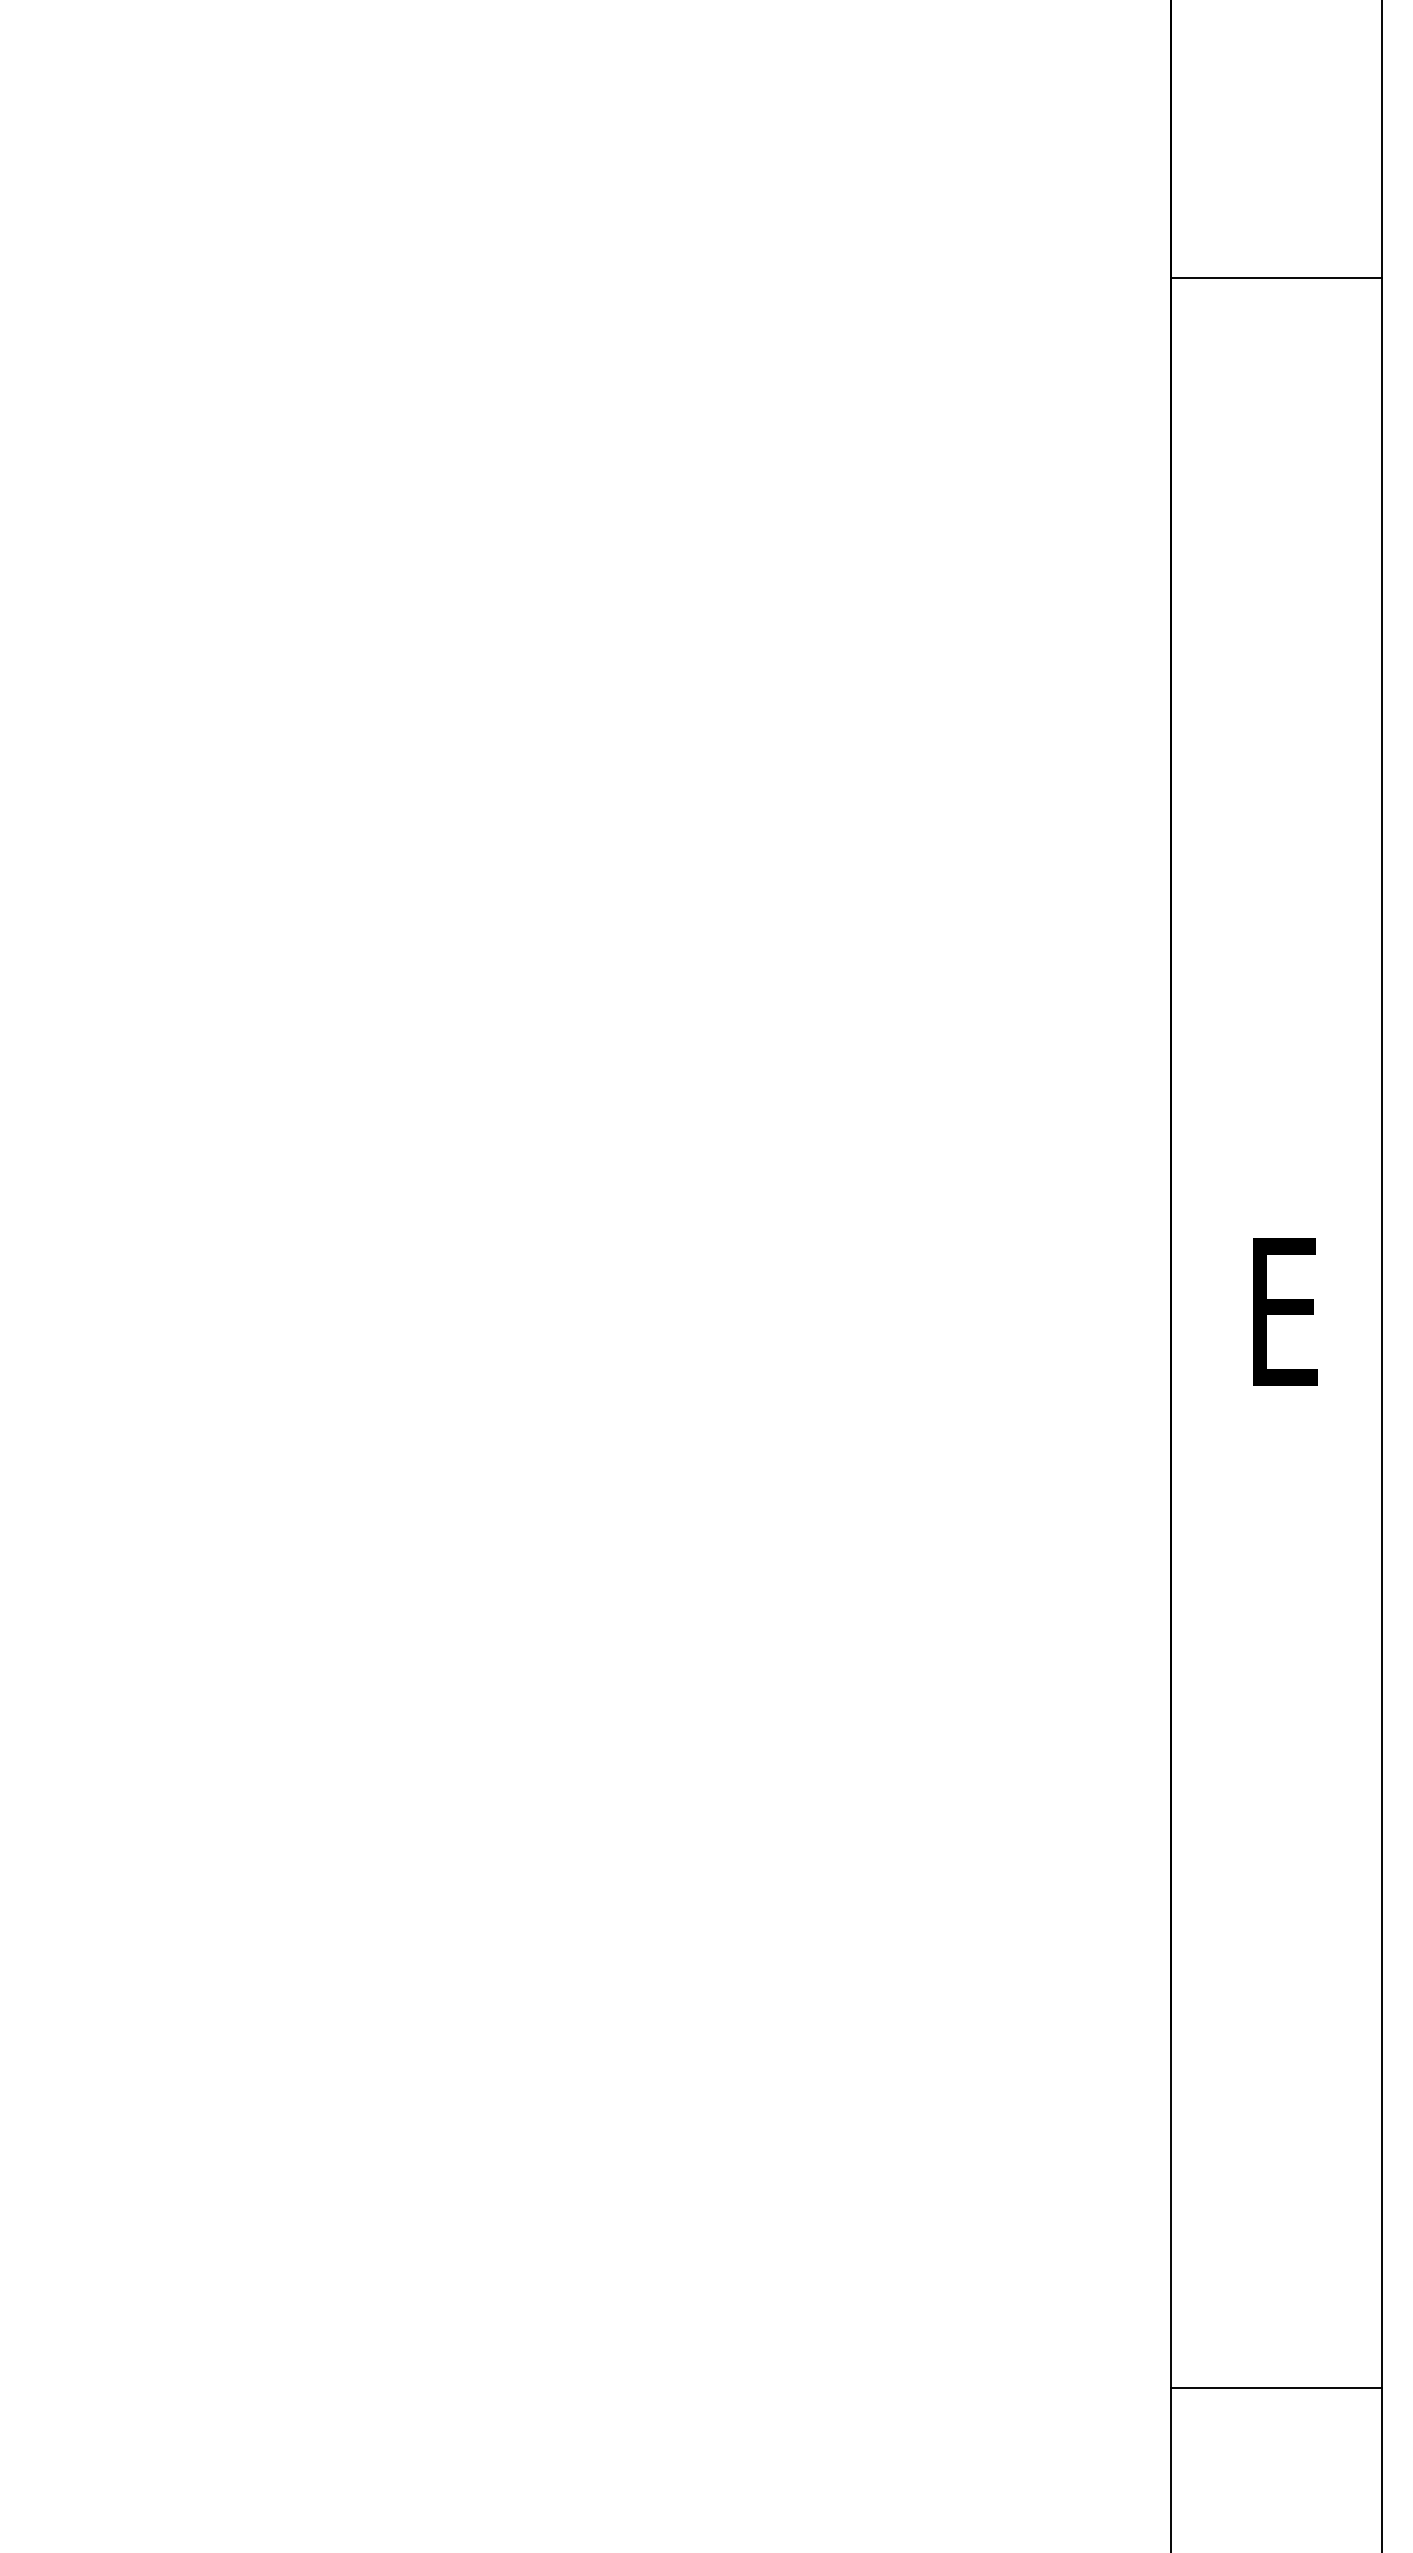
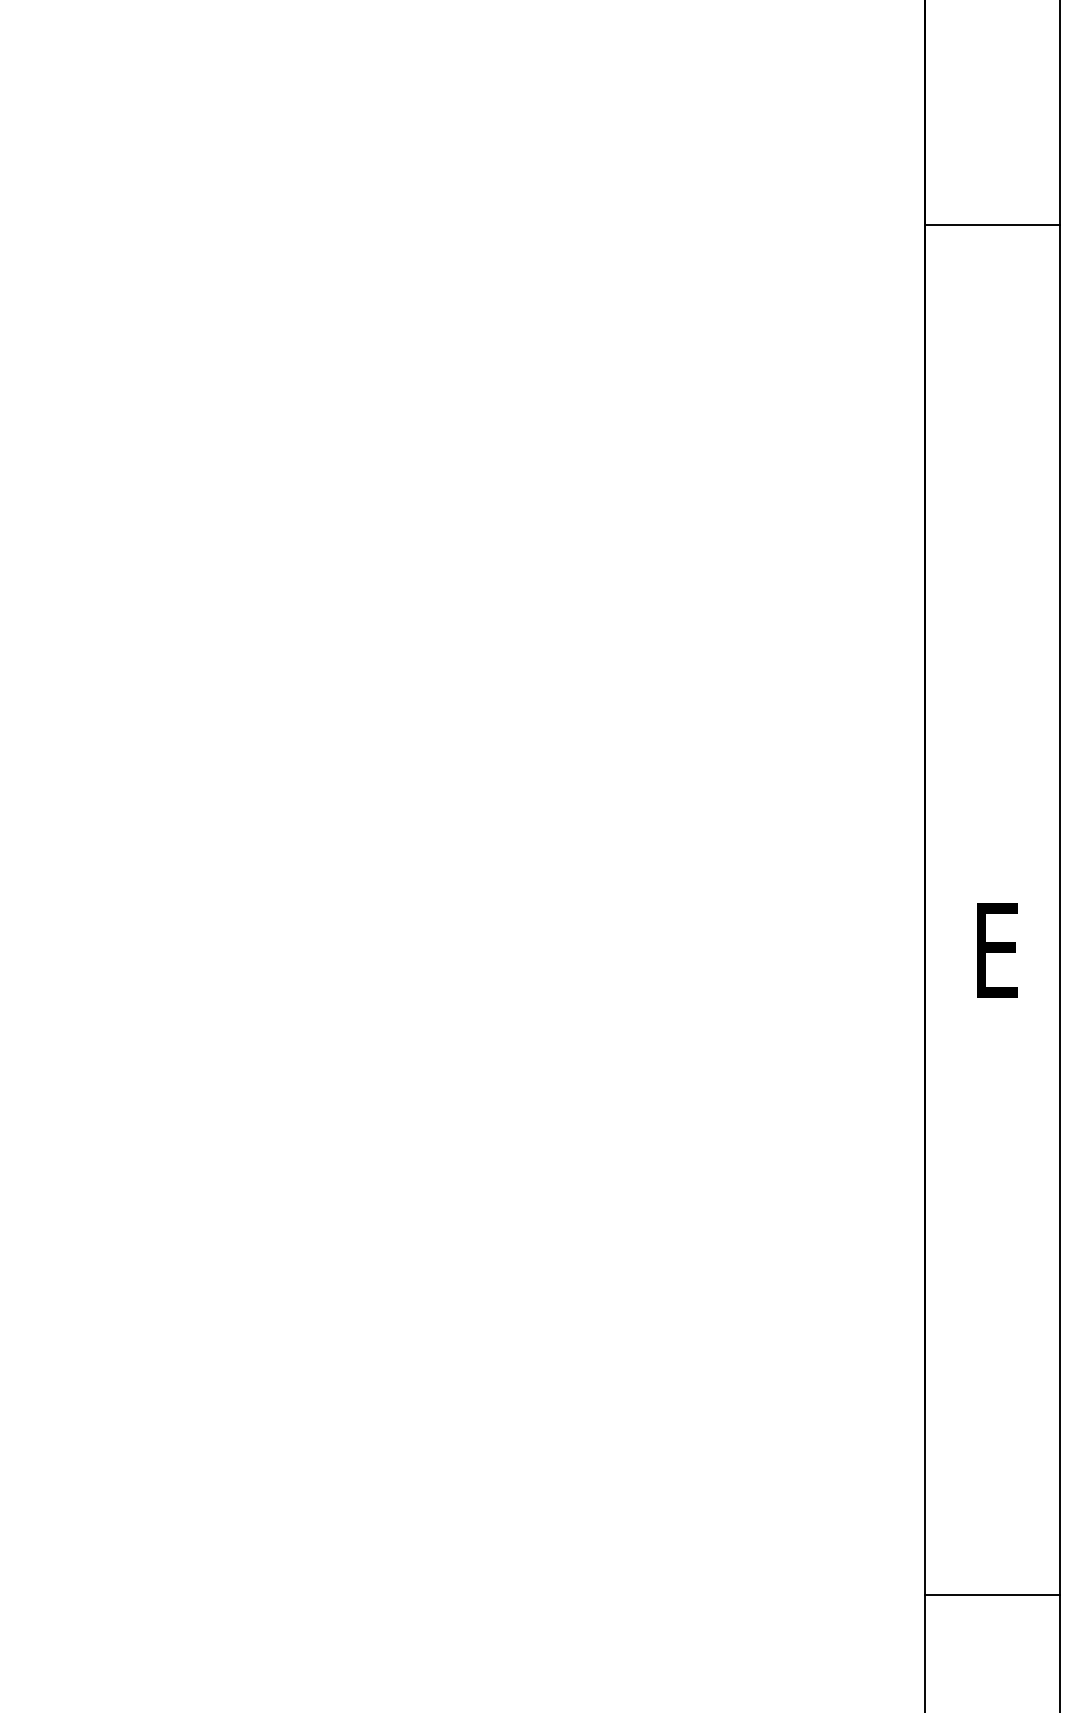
line: (1275, 277) -> (991, 225), moved
line: (1275, 2387) -> (991, 1594), moved

